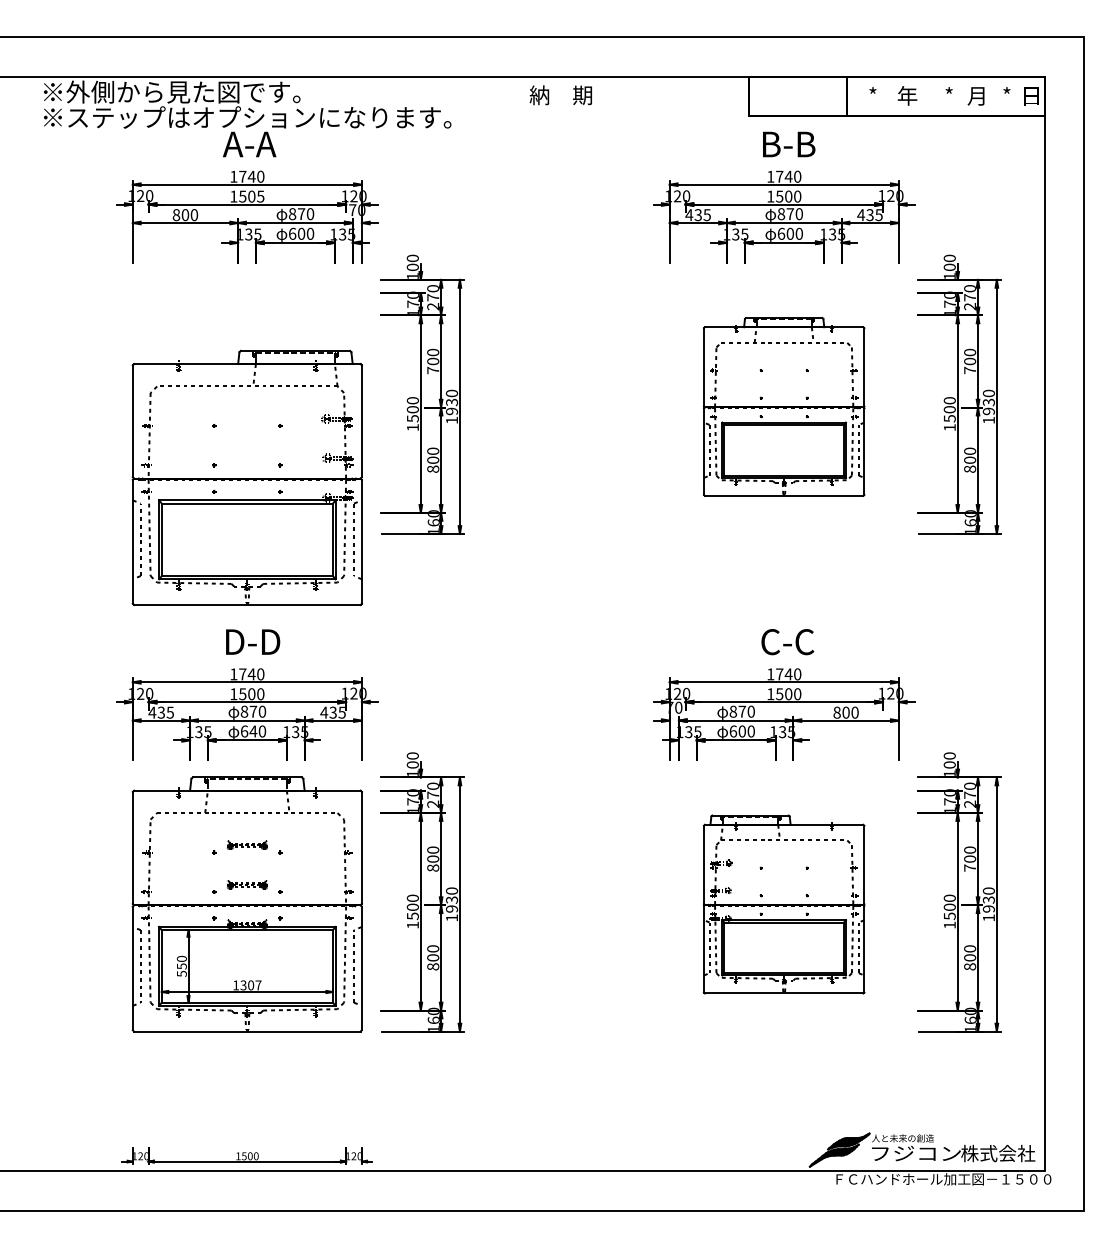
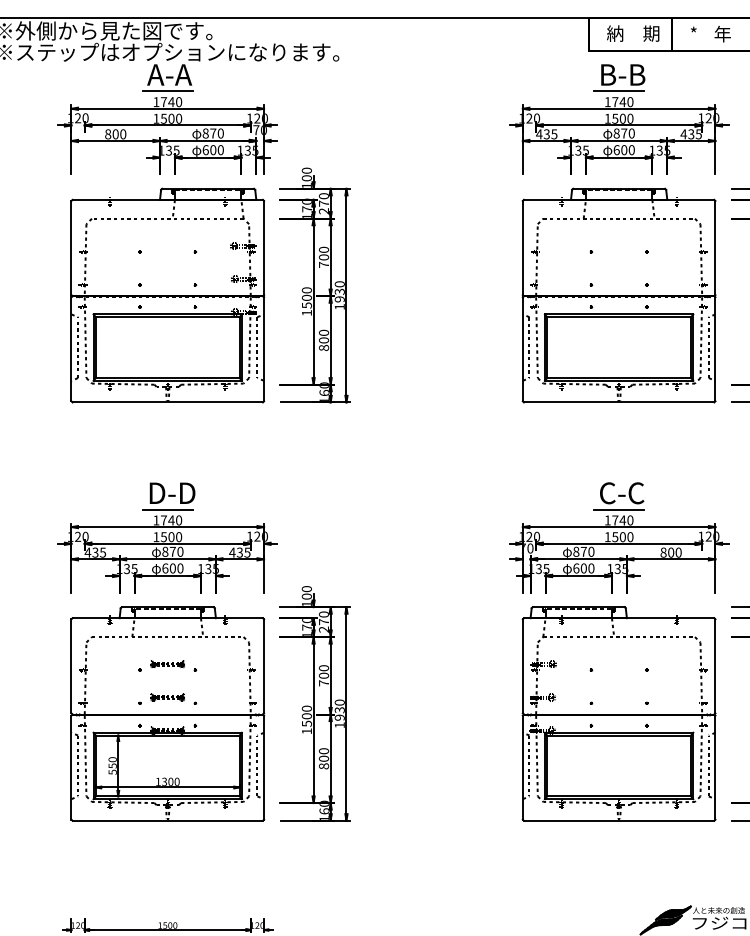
text: (560, 95) -> (632, 33), moved
line: (247, 164) -> (167, 91), added
line: (784, 164) -> (619, 91), added
text: (260, 196) -> (178, 118), 1505 -> 1500
part: (783, 406) -> (618, 295), size x1.43
part: (246, 477) -> (167, 295), moved
line: (247, 661) -> (167, 509), added
line: (784, 661) -> (619, 509), added
text: (253, 731) -> (172, 568), 640 -> 600
text: (433, 867) -> (324, 682), 800 -> 700
part: (783, 904) -> (618, 713), size x1.43
text: (258, 985) -> (177, 782), 1307 -> 1300

